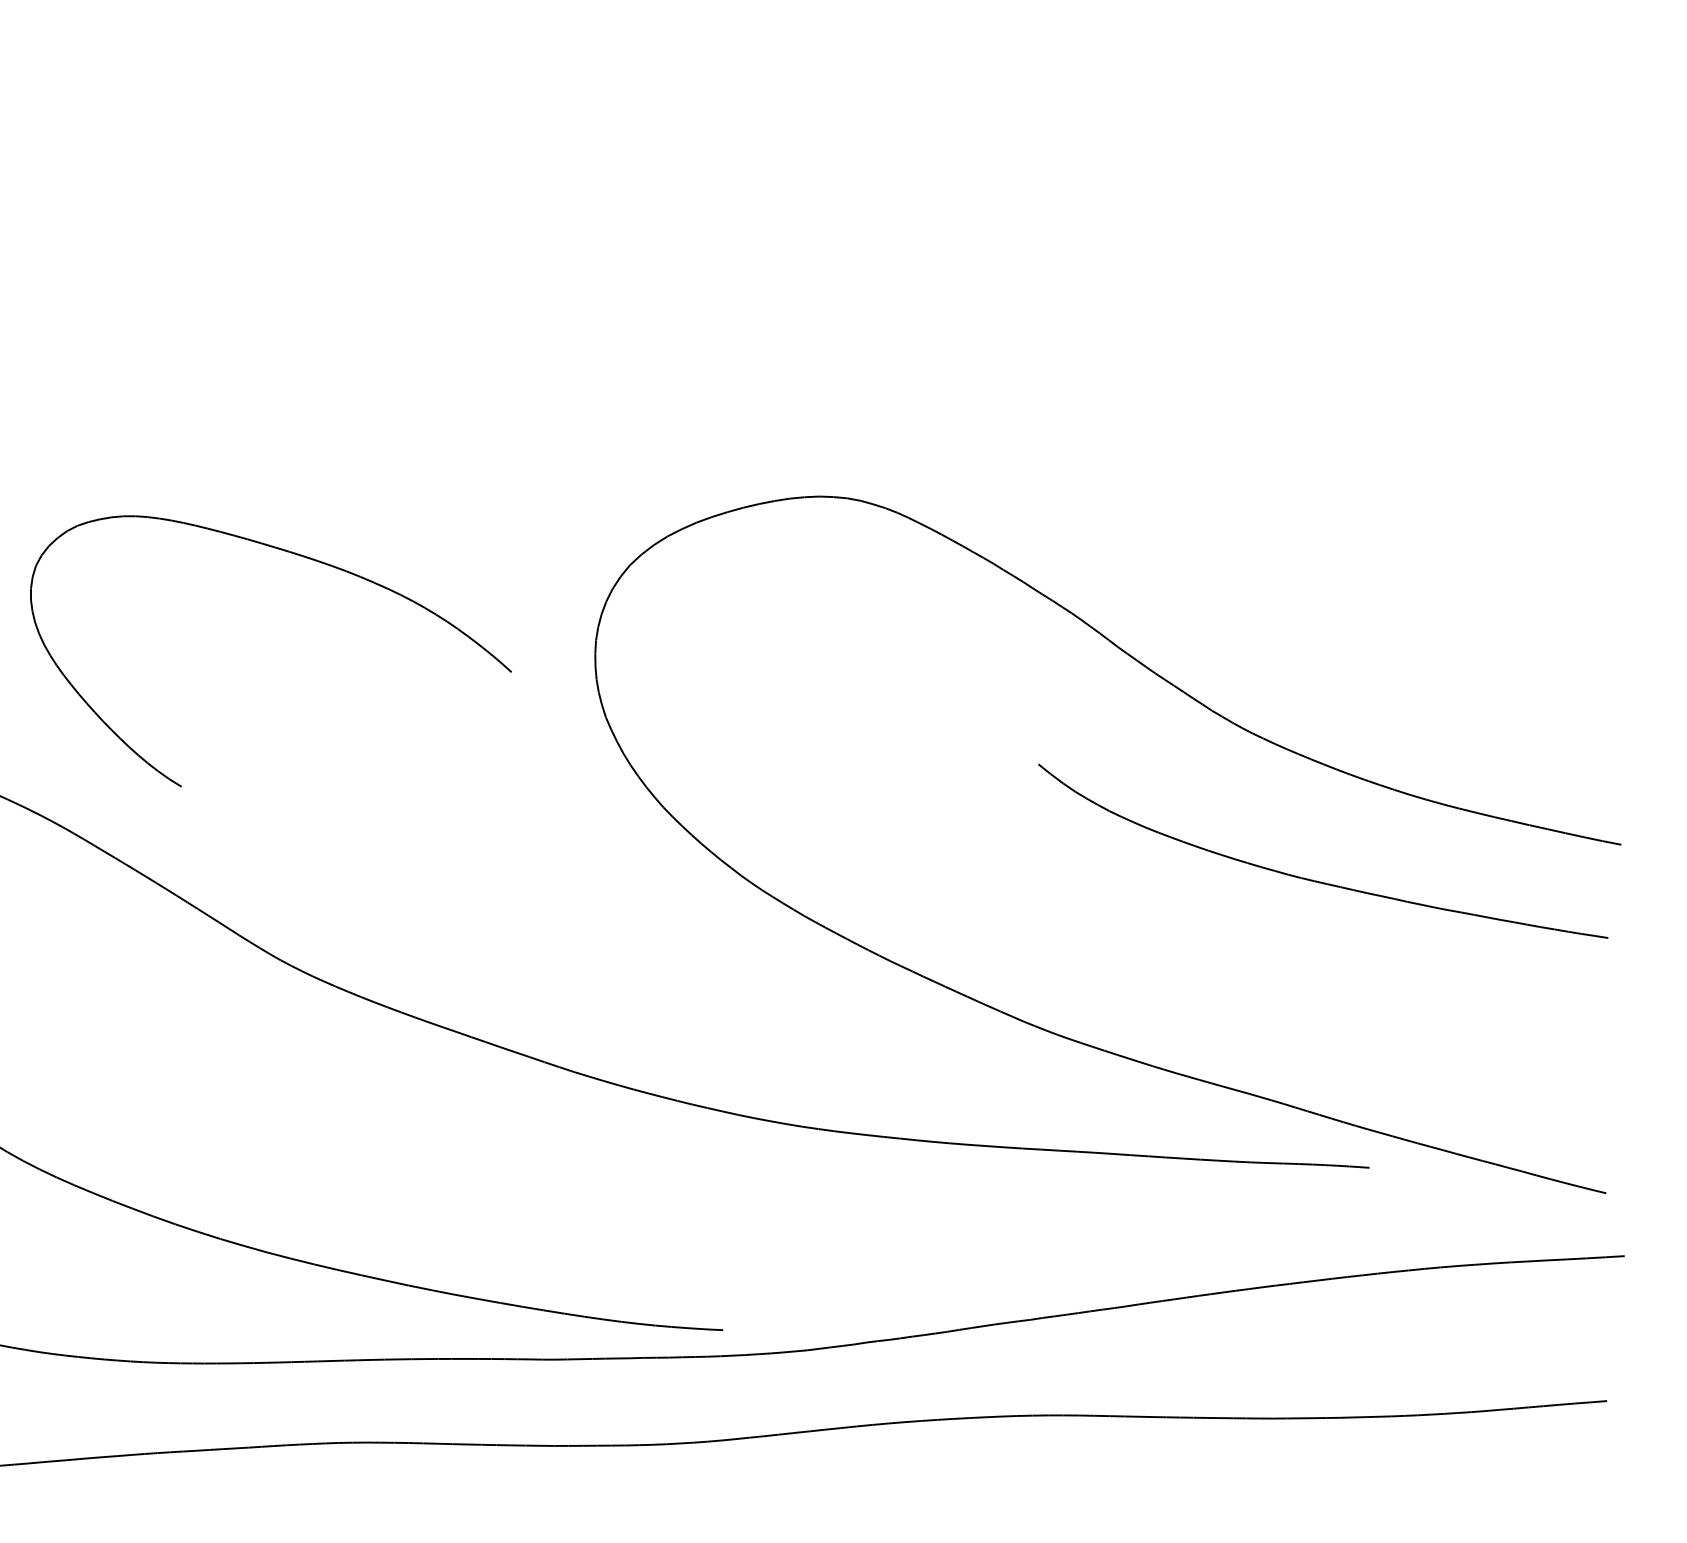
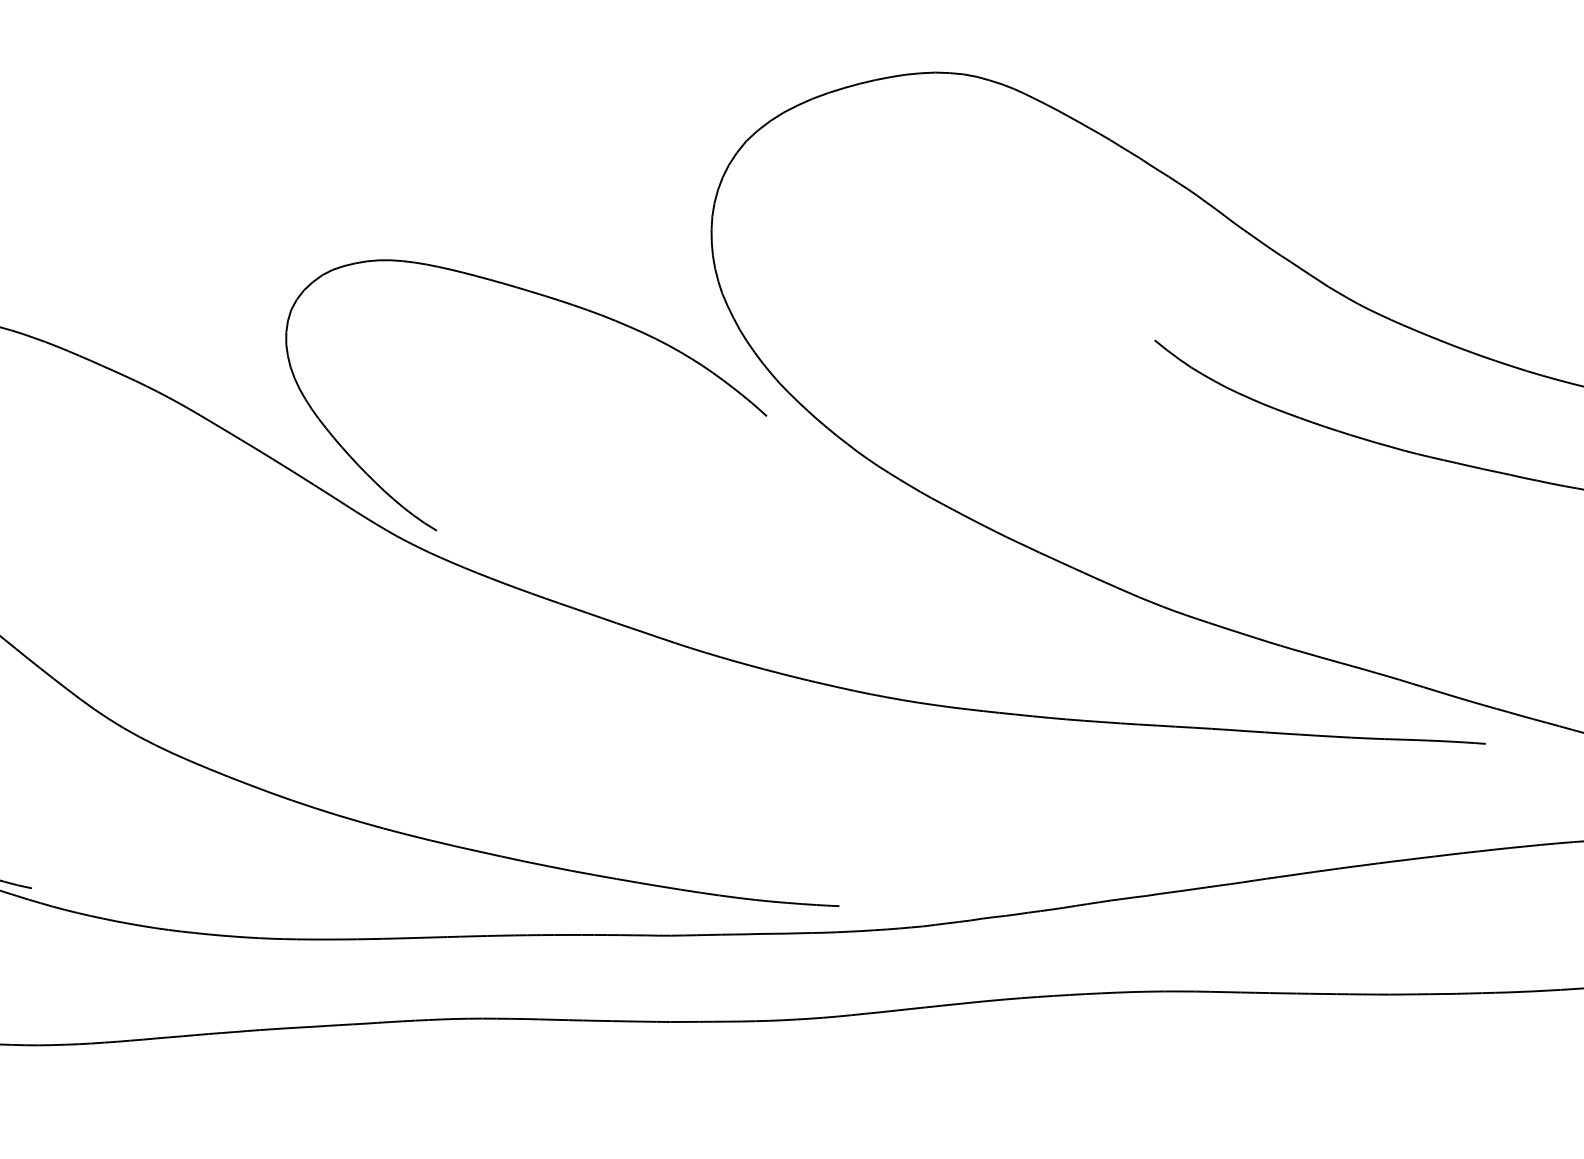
part: (300, 556) -> (555, 300), moved

